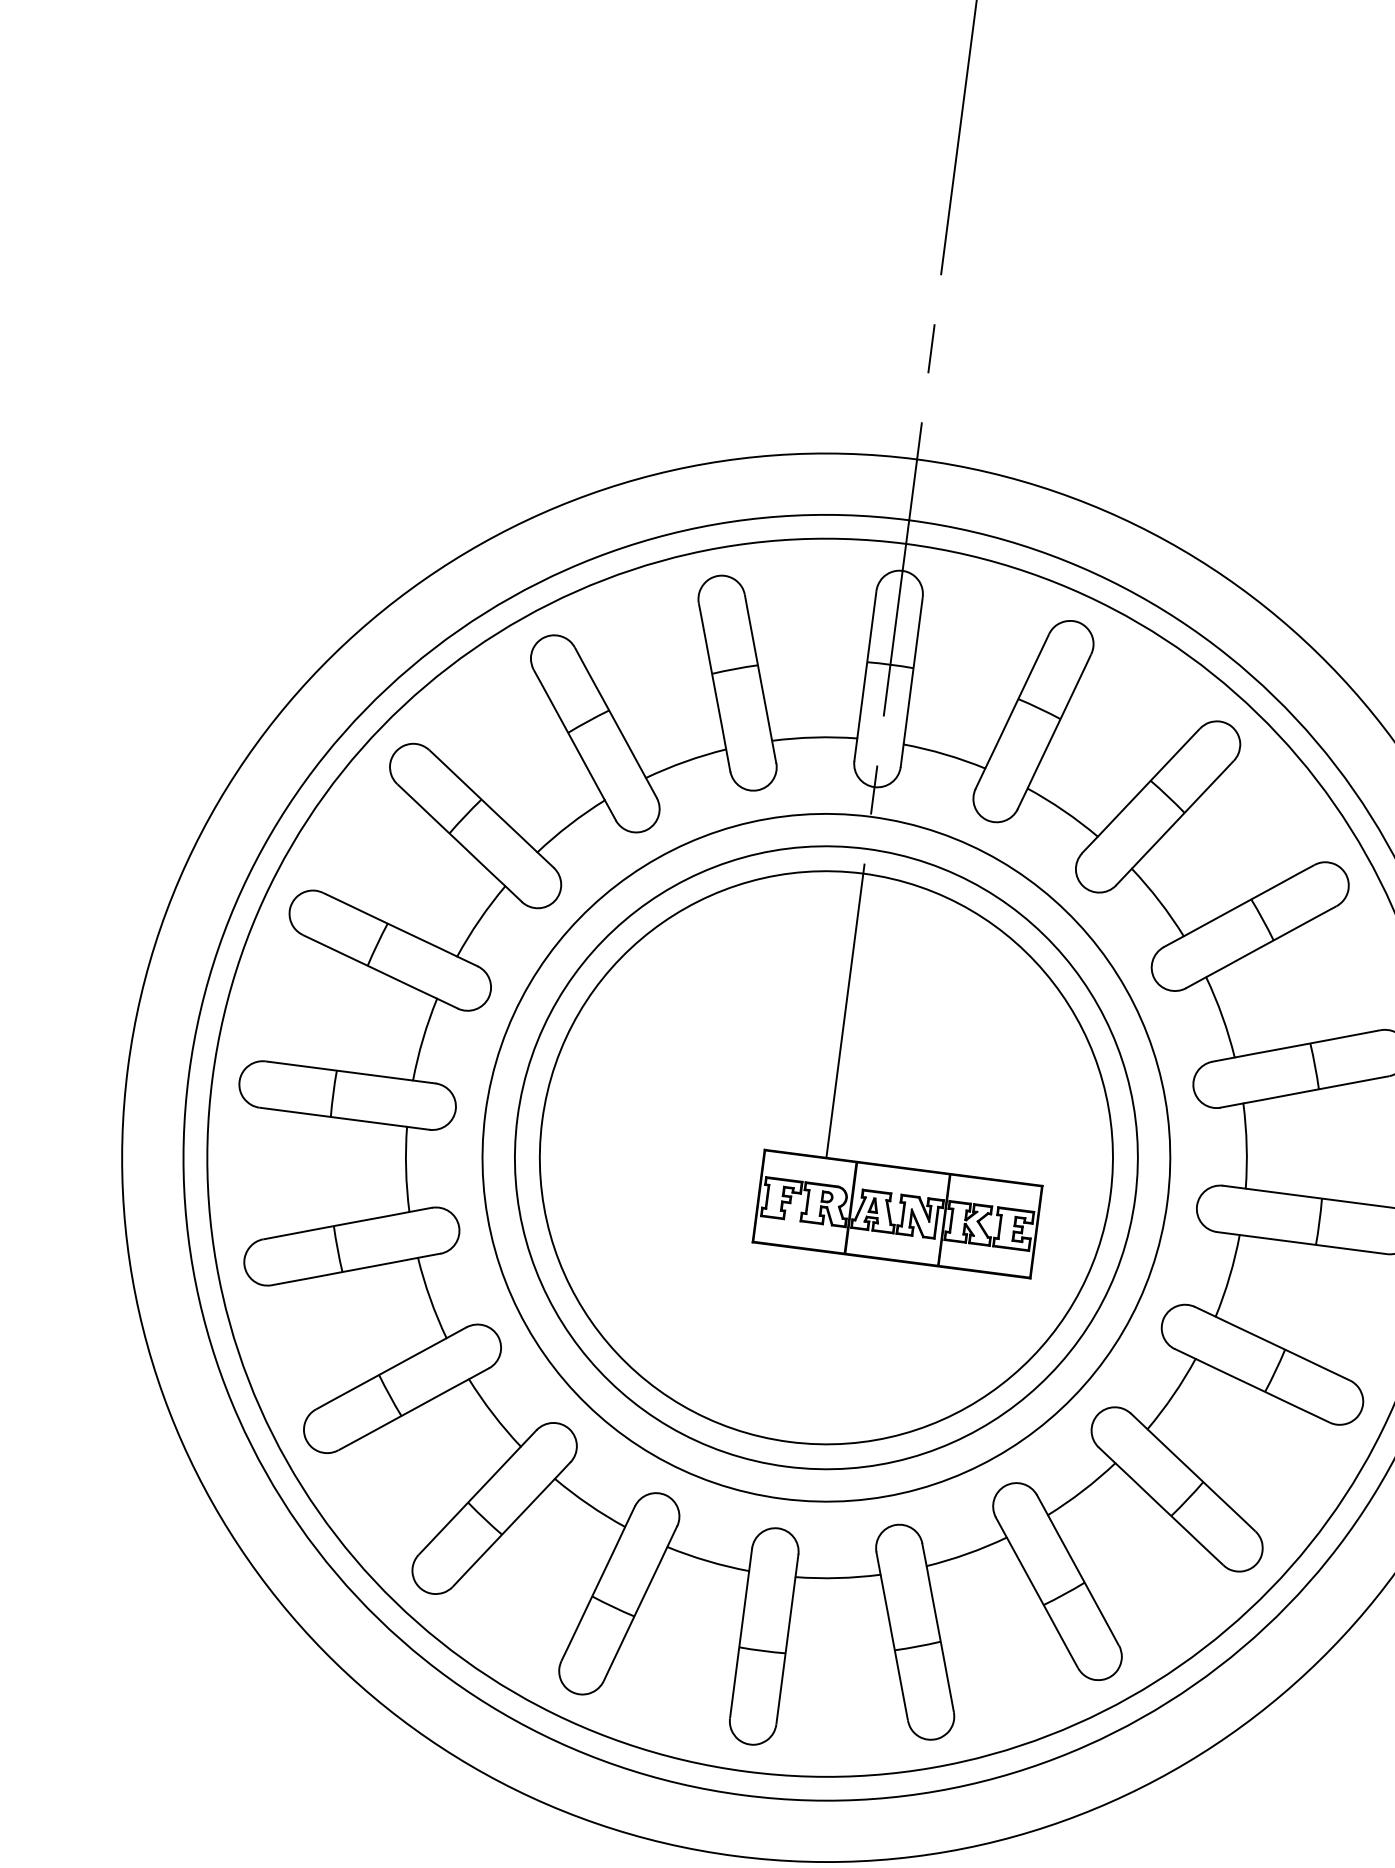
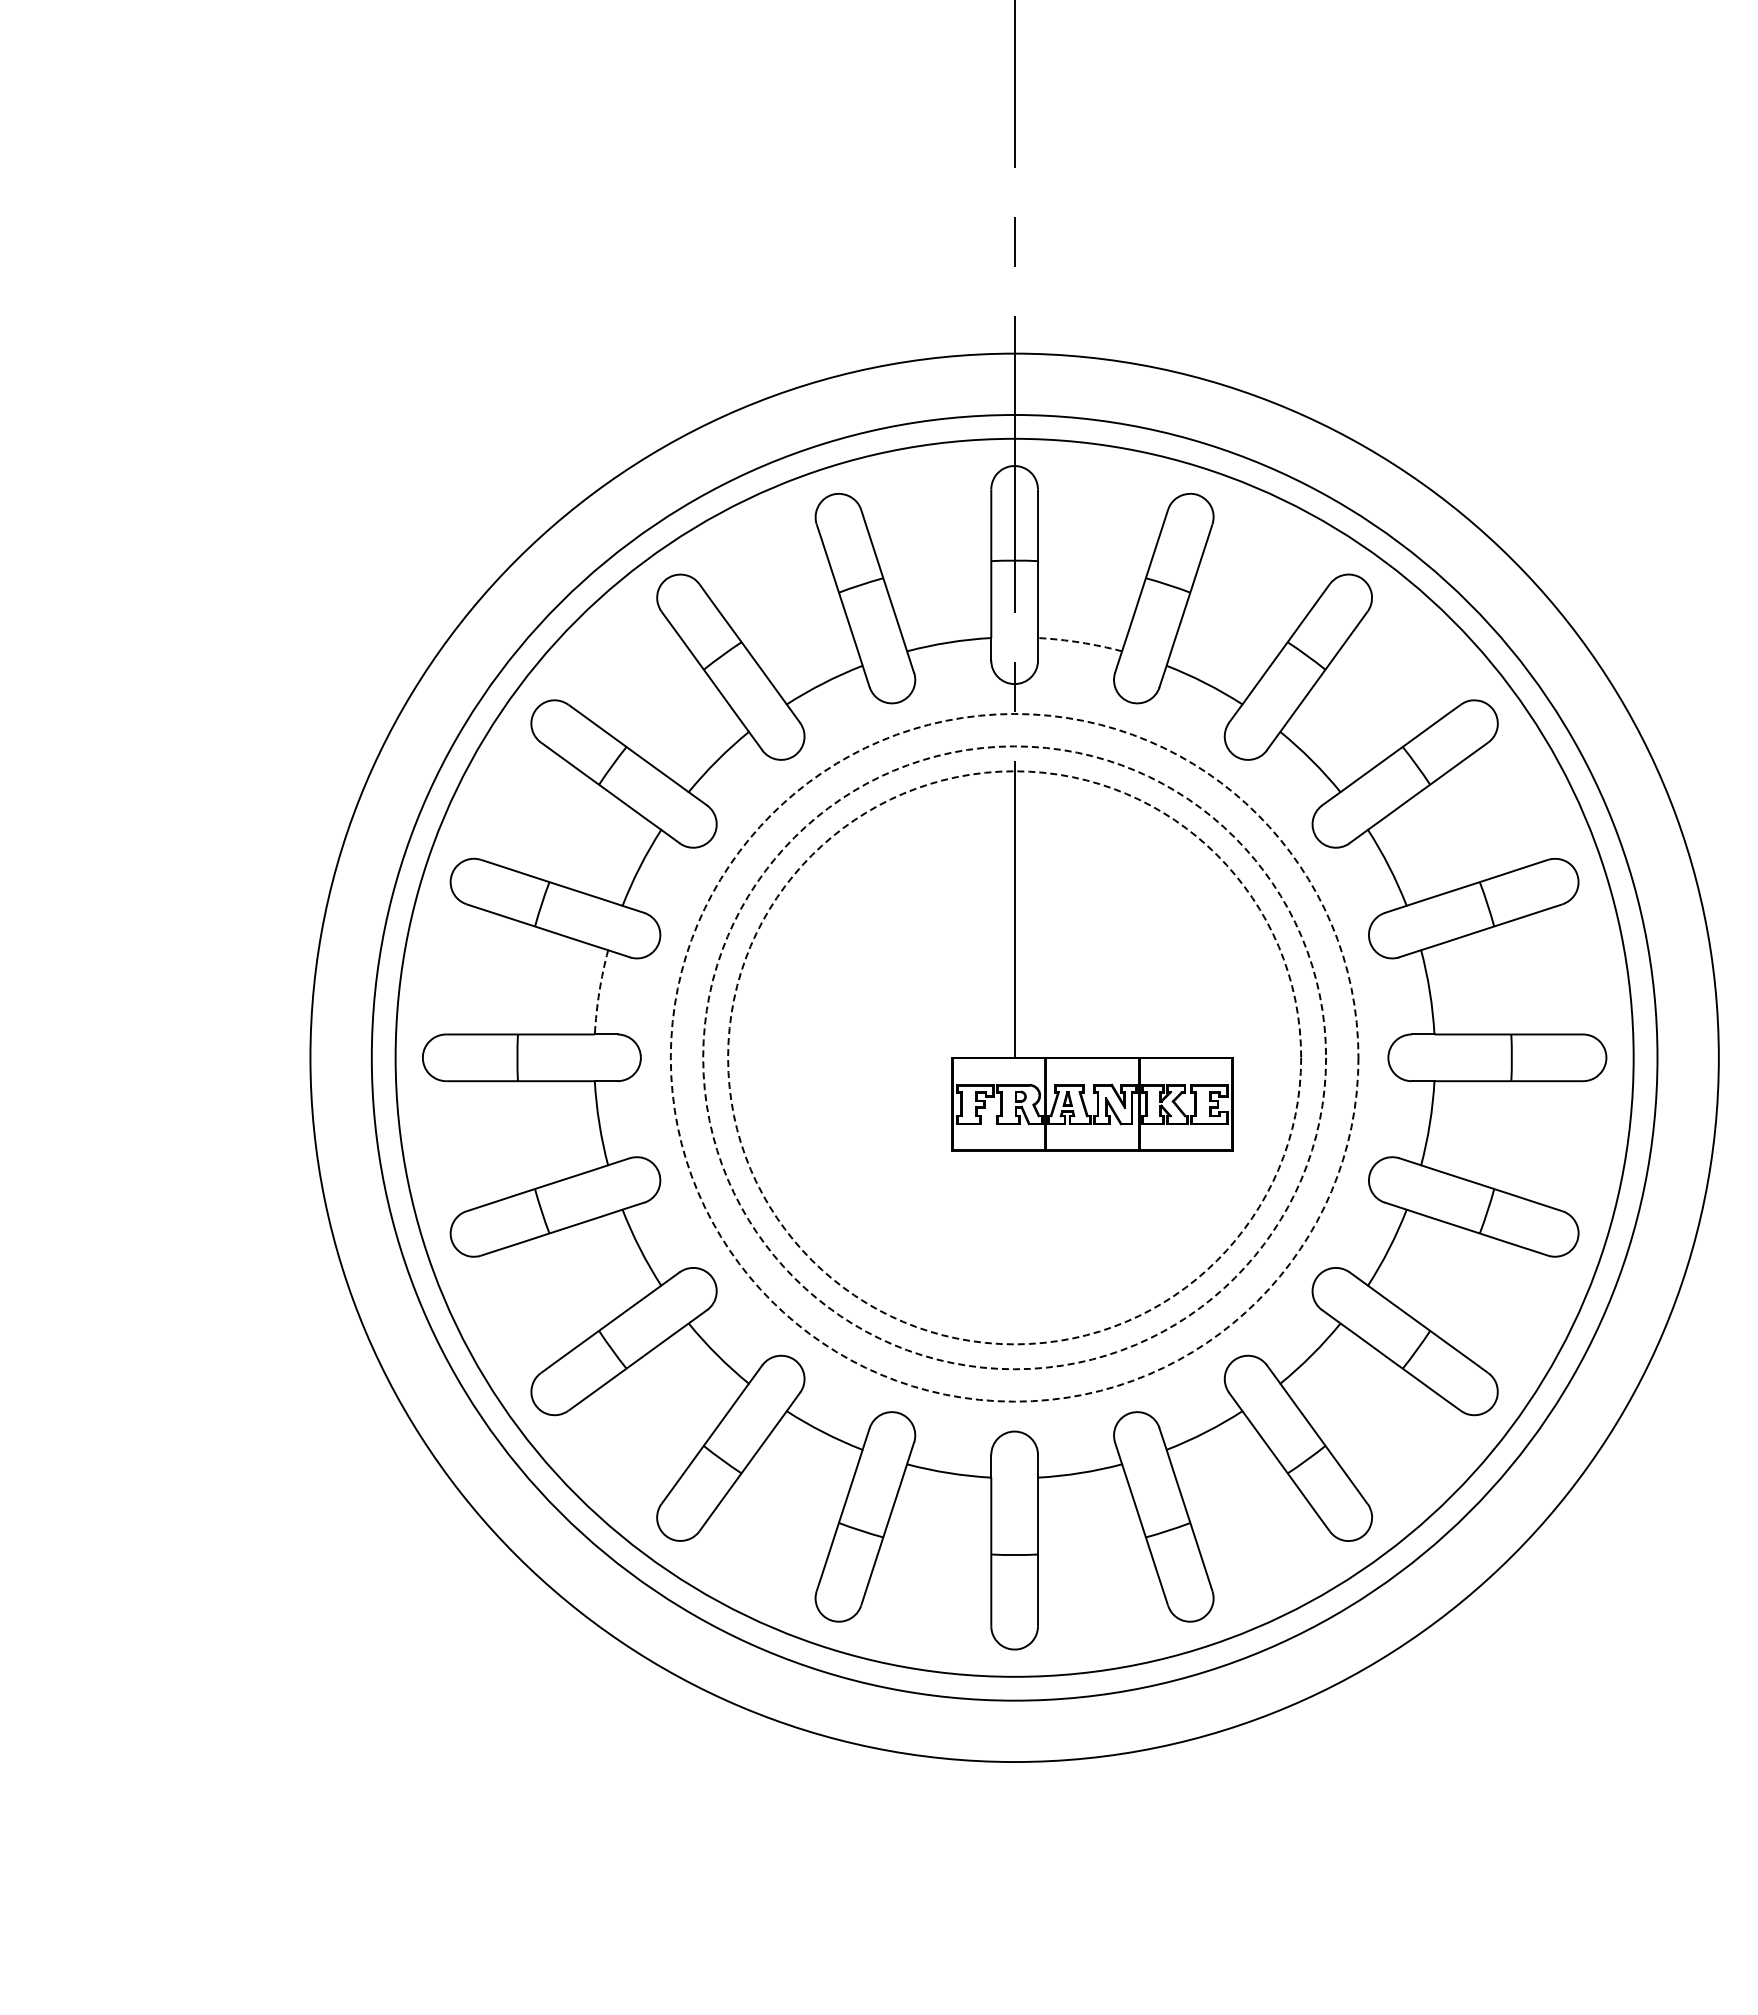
arc: (945, 754) -> (1080, 642), solid -> dashed
arc: (423, 1039) -> (599, 992), solid -> dashed
circle: (826, 1157) -> (1014, 1057), solid -> dashed
circle: (826, 1157) -> (1014, 1057), solid -> dashed
circle: (826, 1157) -> (1014, 1057), solid -> dashed

